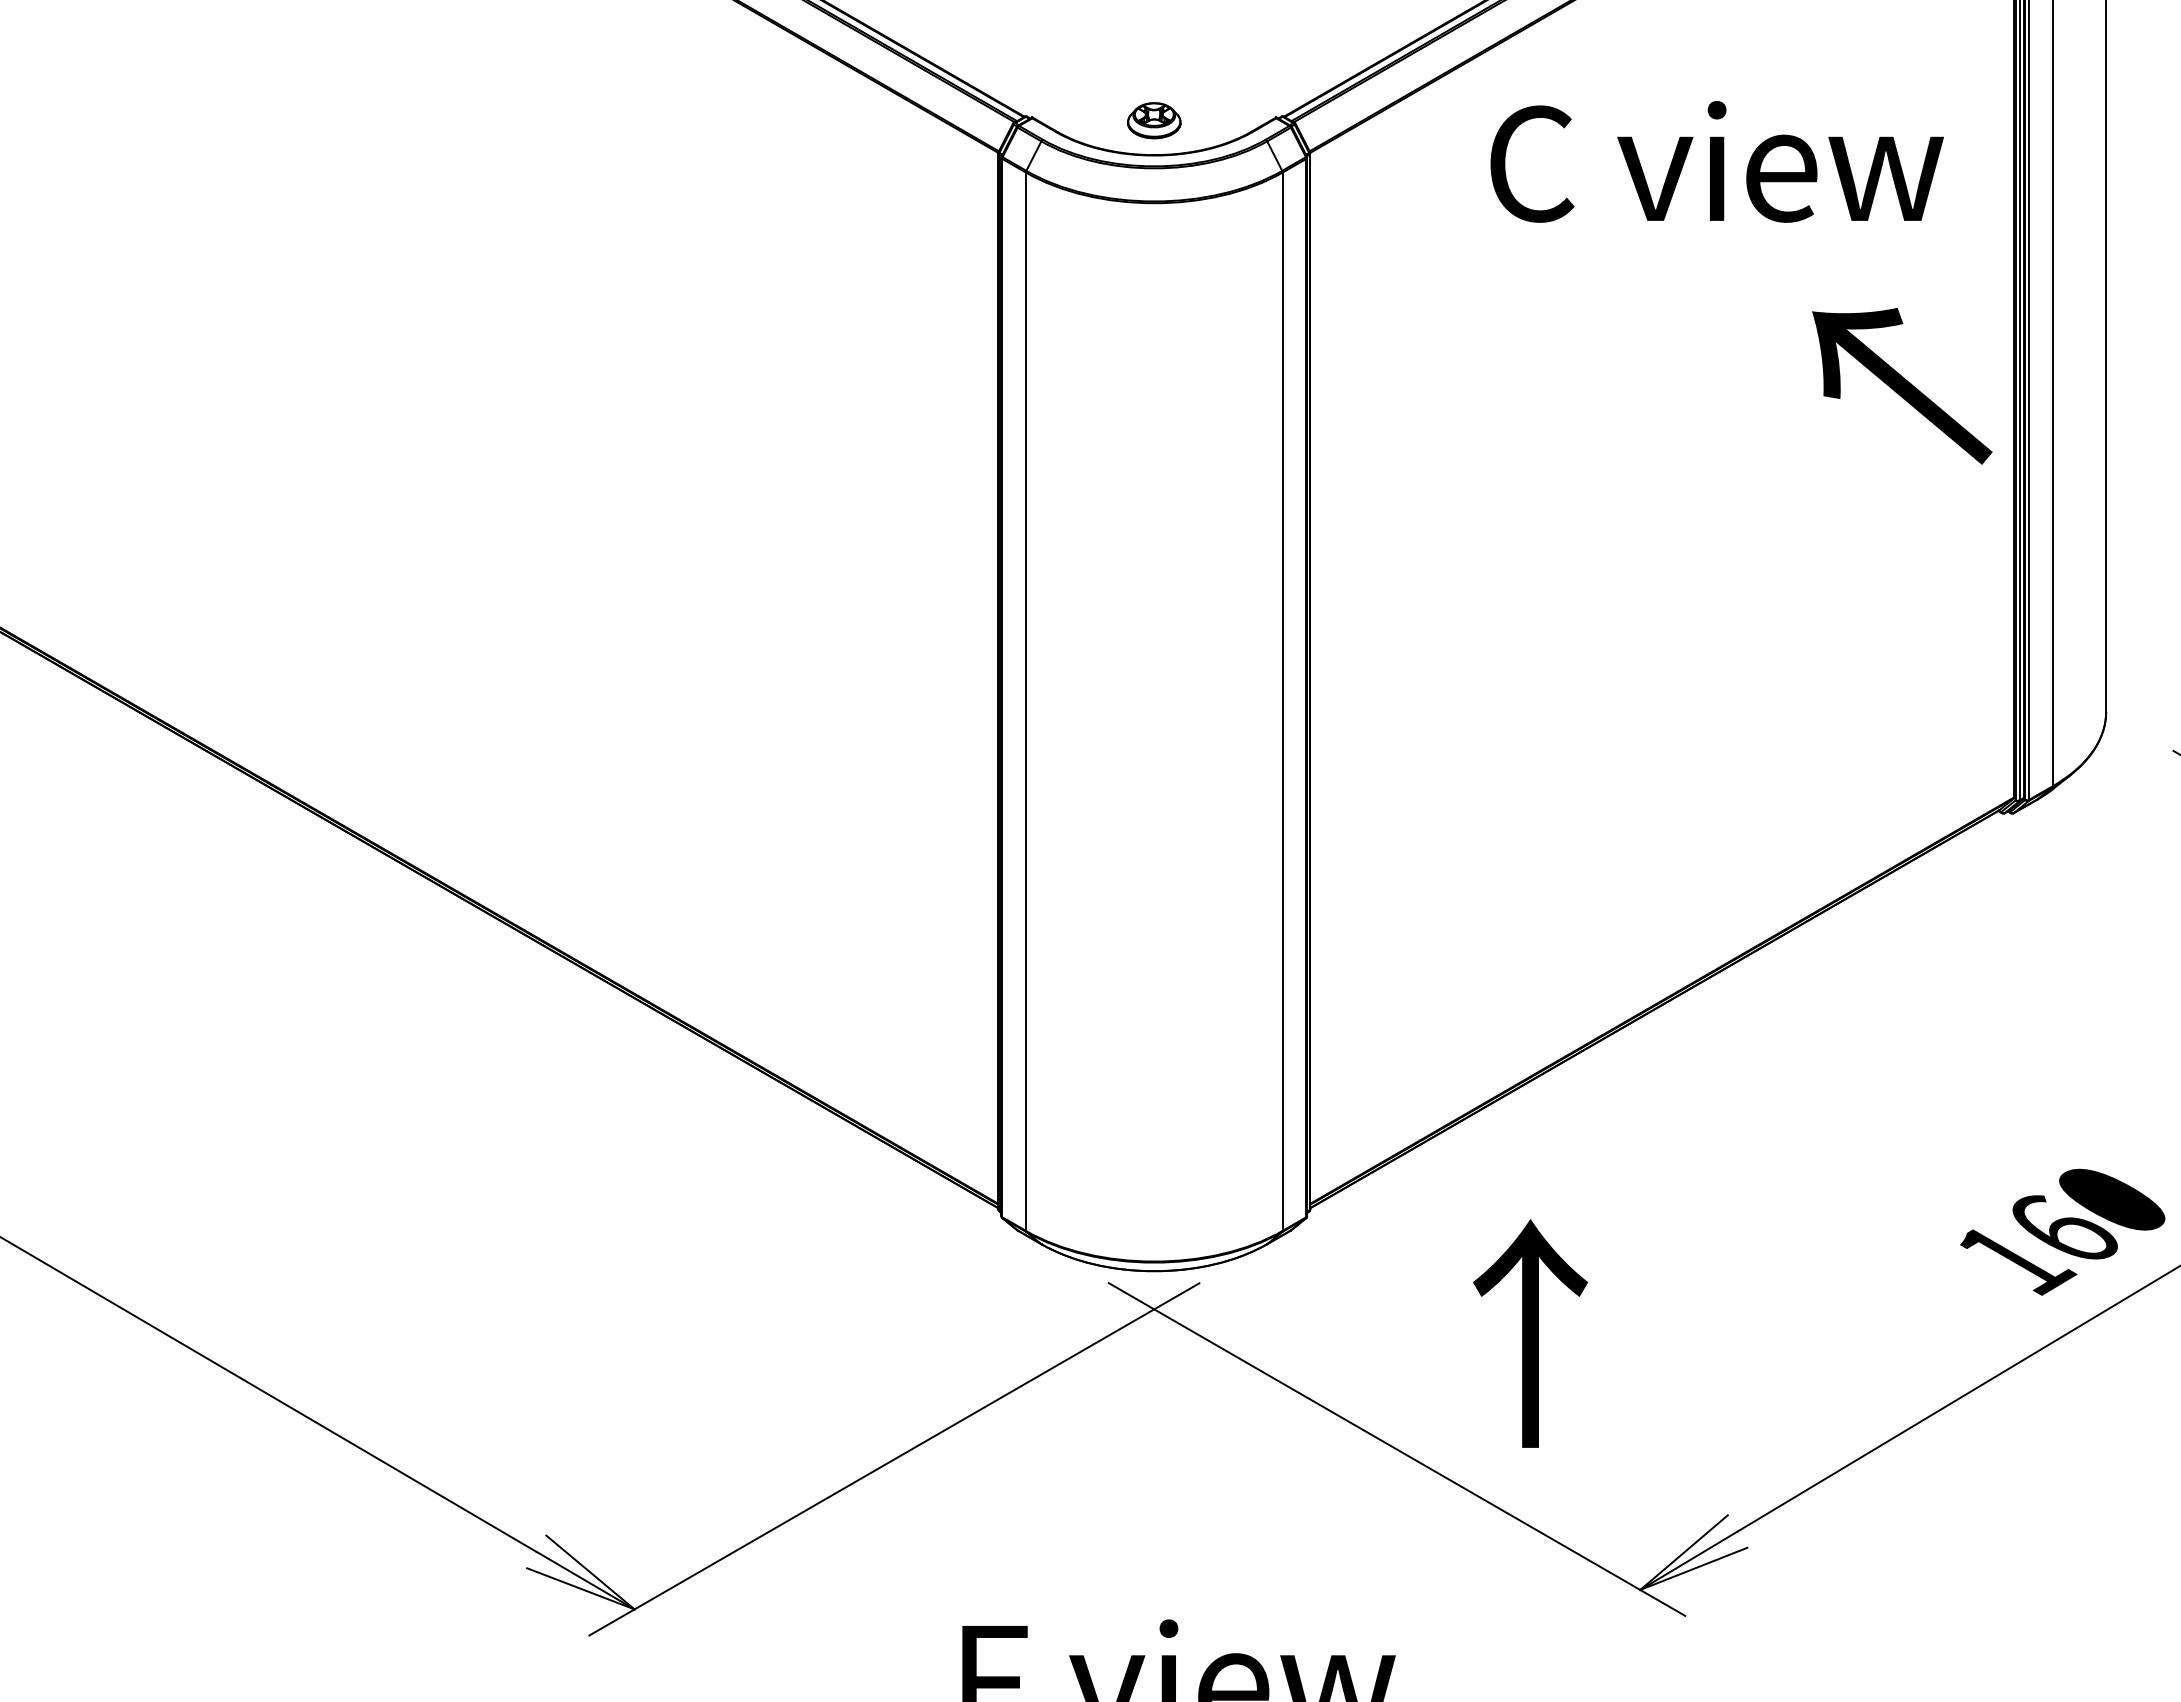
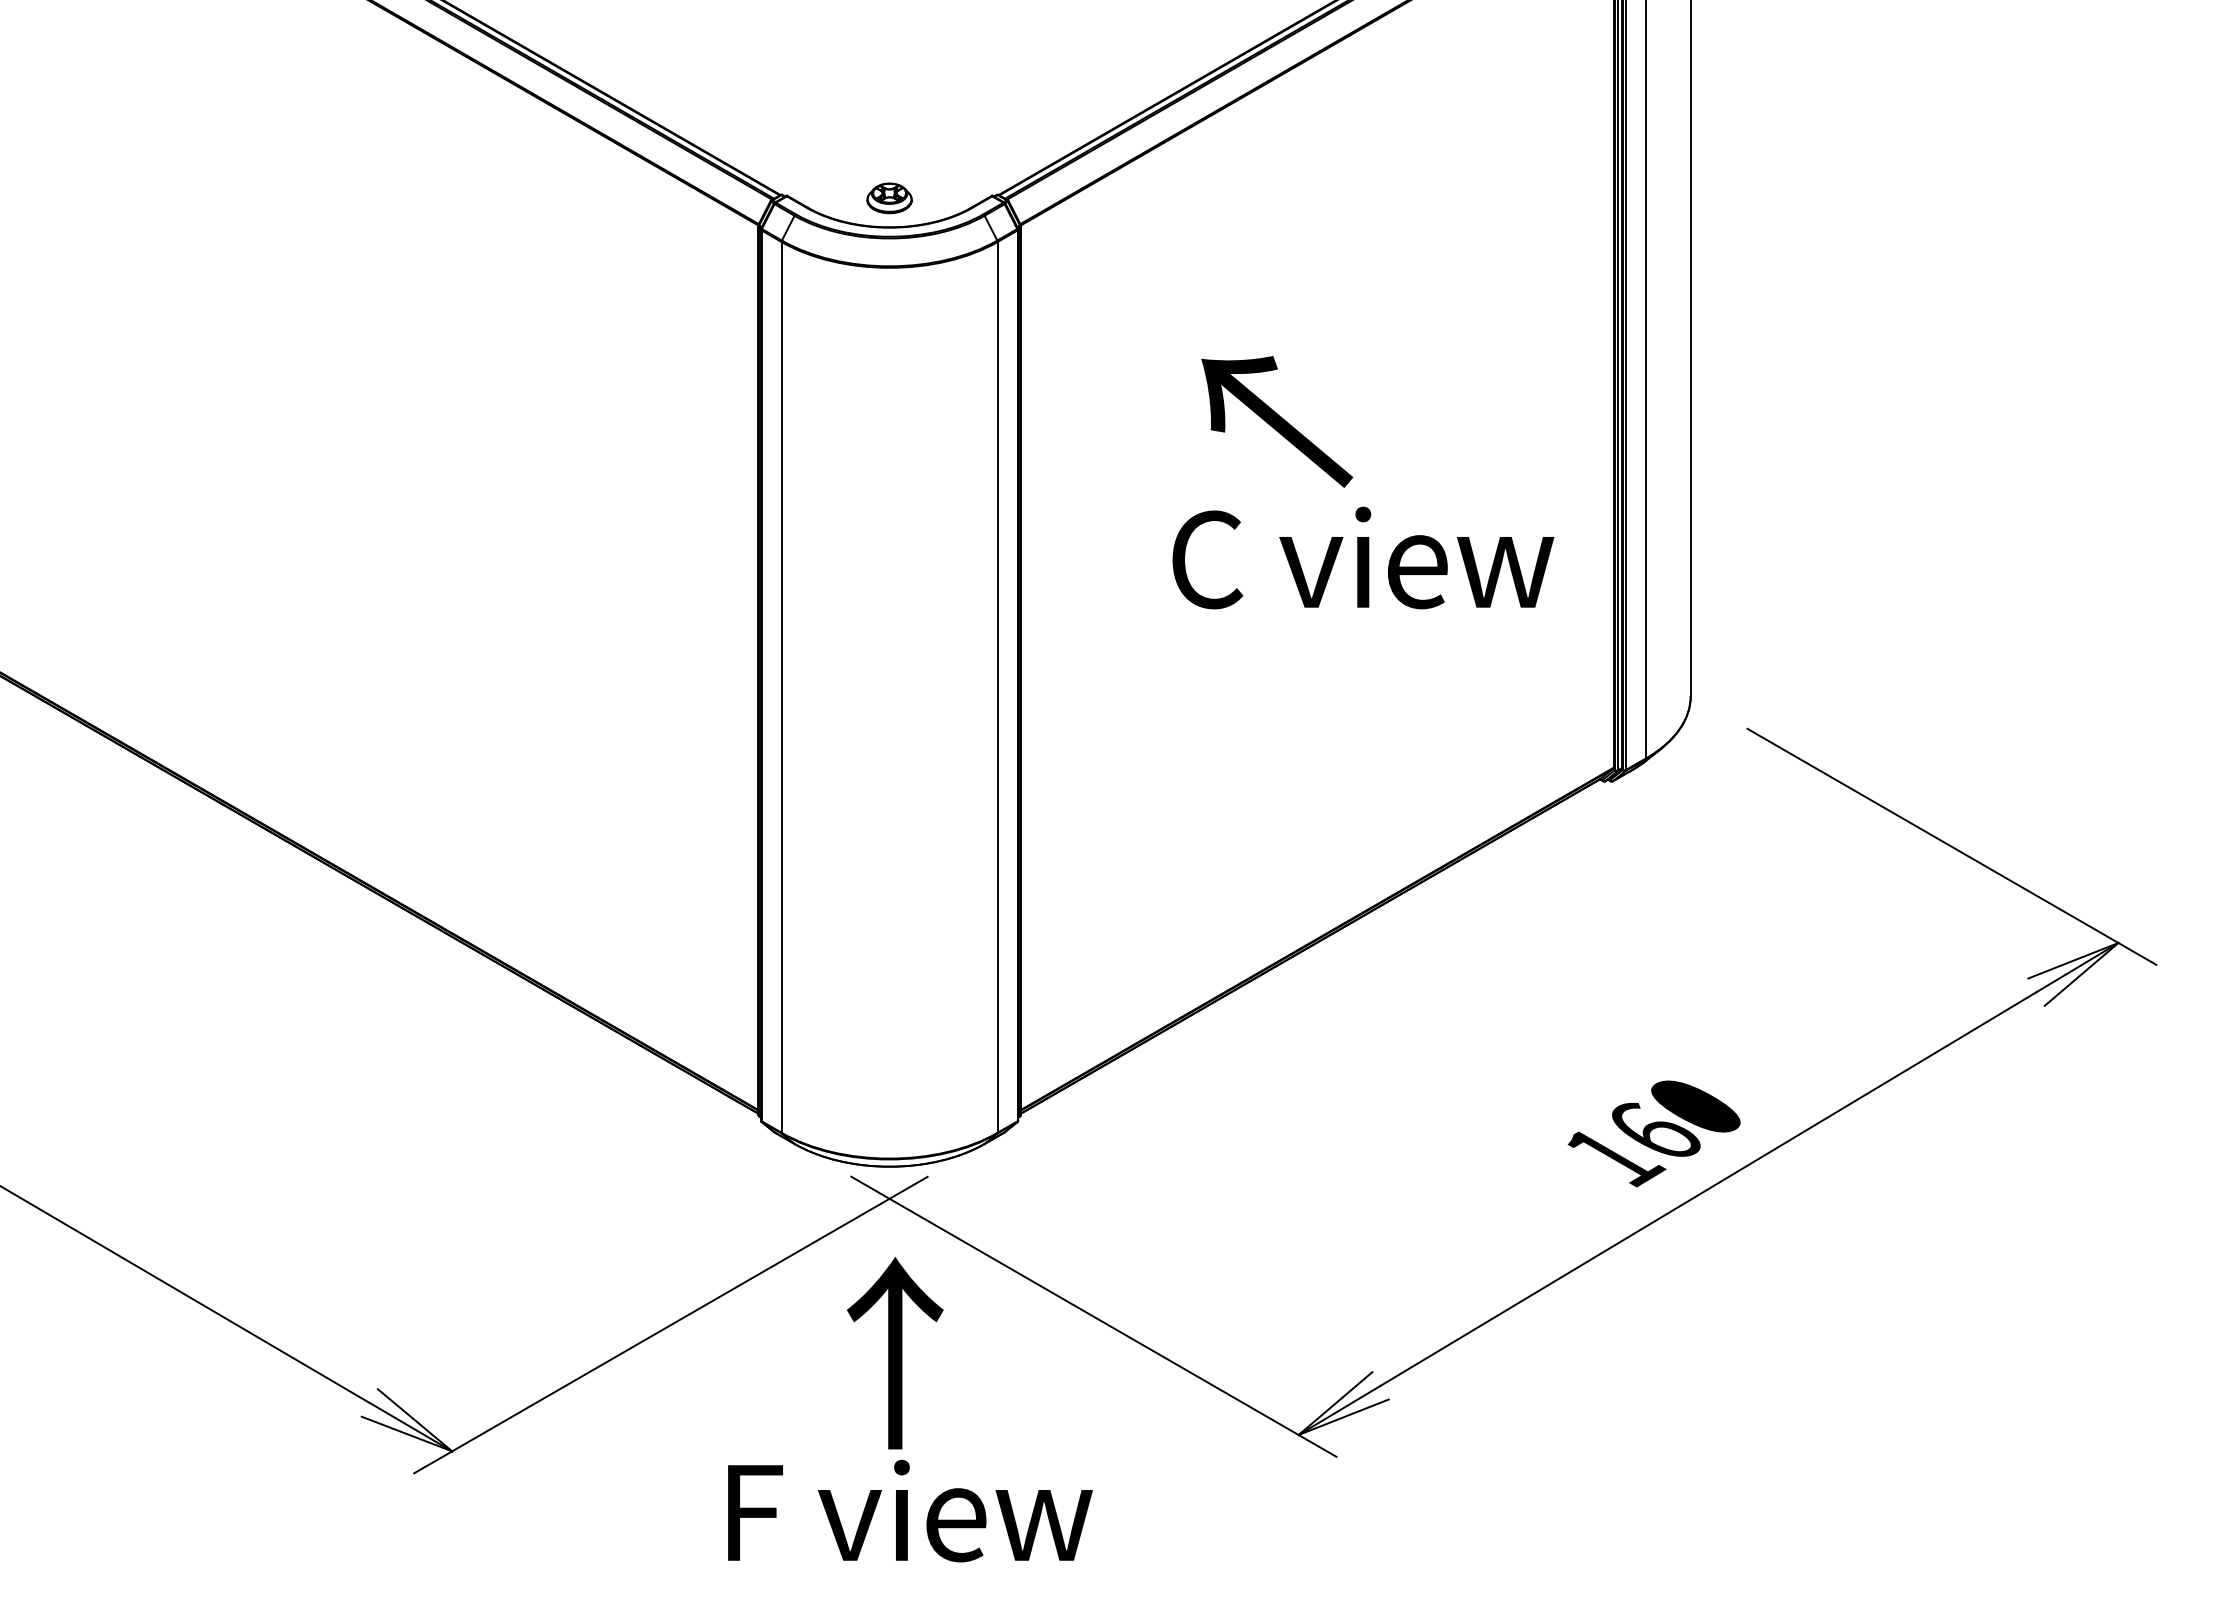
text: (1717, 161) -> (1363, 557), moved
text: (1902, 385) -> (1277, 421), moved
text: (1530, 1333) -> (895, 1353), moved

